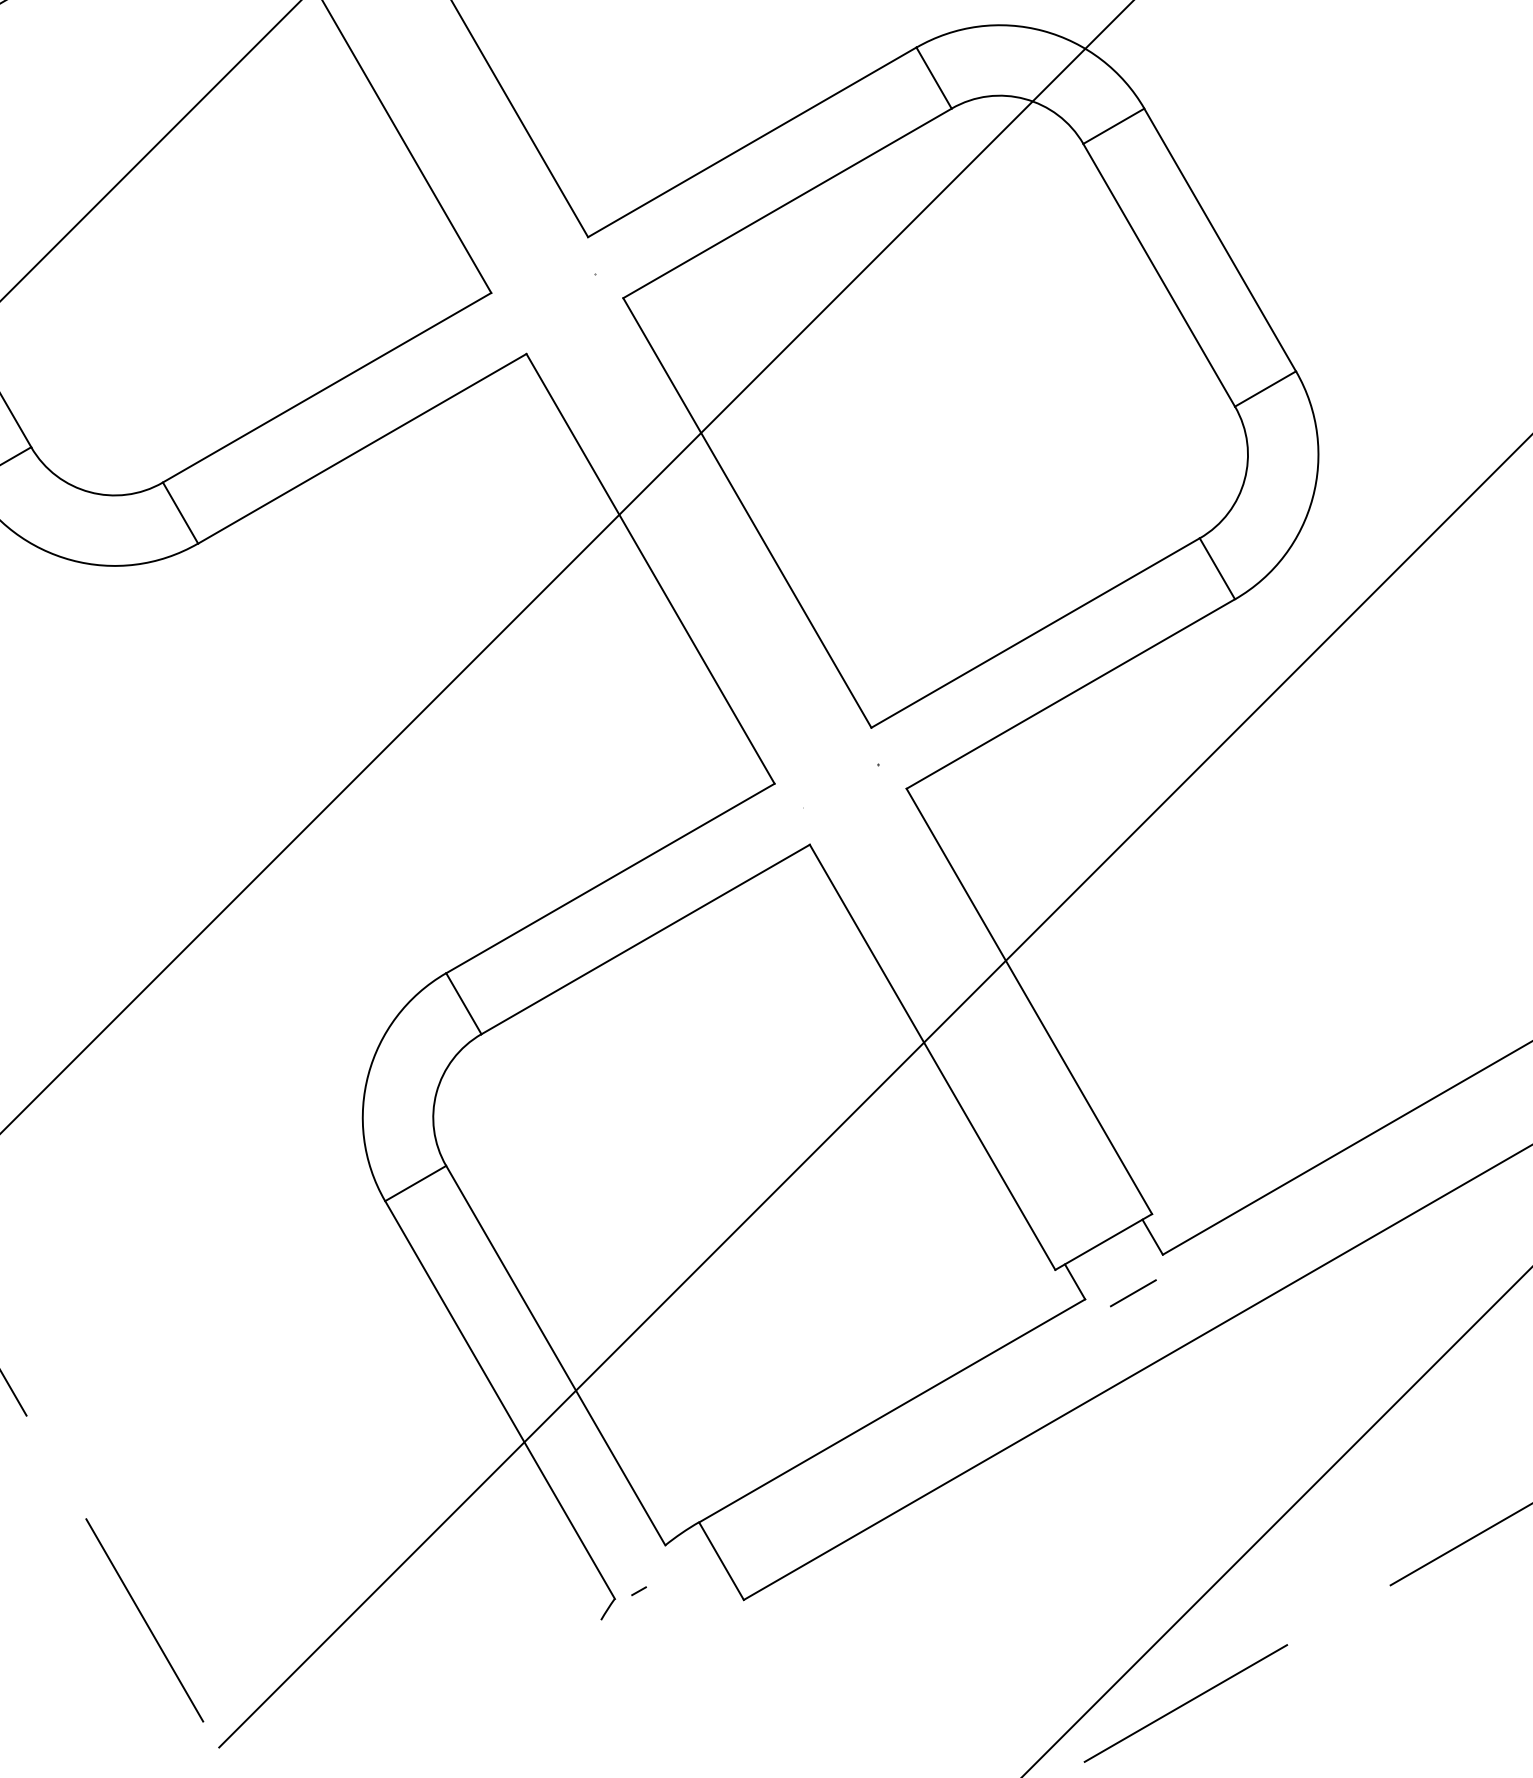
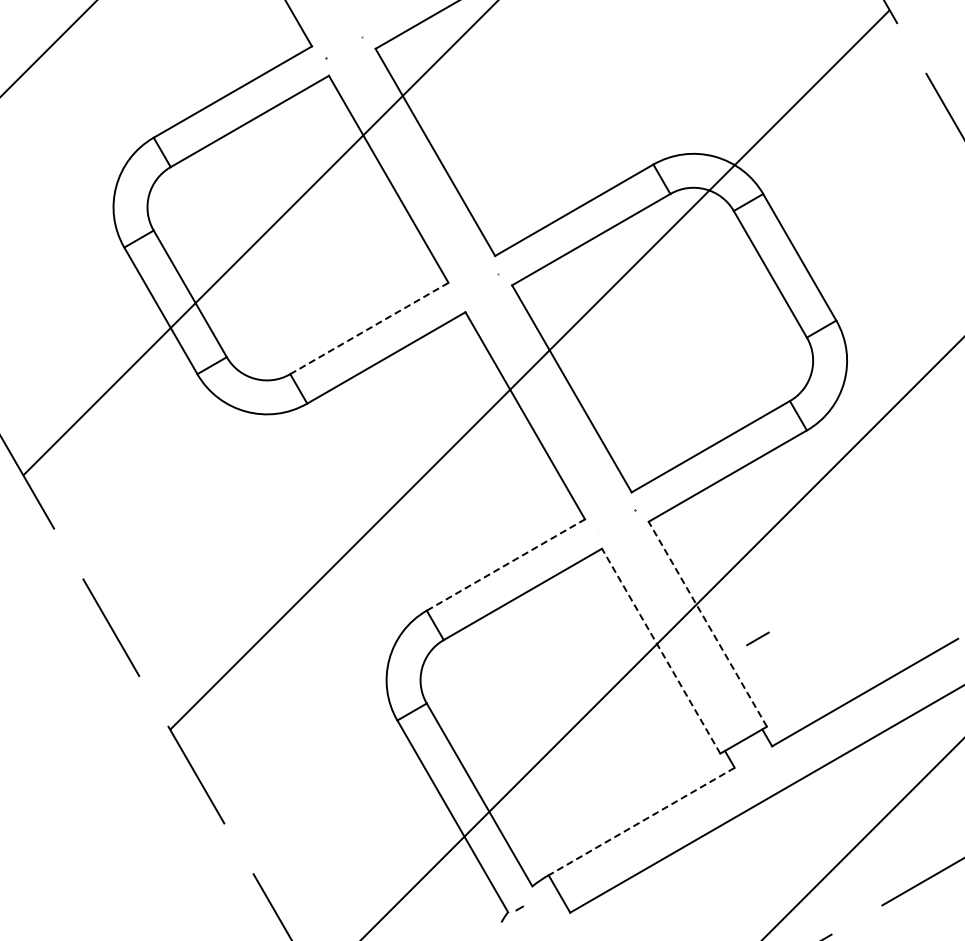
line: (325, 387) -> (368, 328), solid -> dashed
line: (611, 877) -> (506, 564), solid -> dashed
line: (1028, 999) -> (707, 623), solid -> dashed
line: (931, 1055) -> (660, 650), solid -> dashed
line: (1132, 1292) -> (757, 638), moved
line: (891, 1410) -> (641, 821), solid -> dashed

